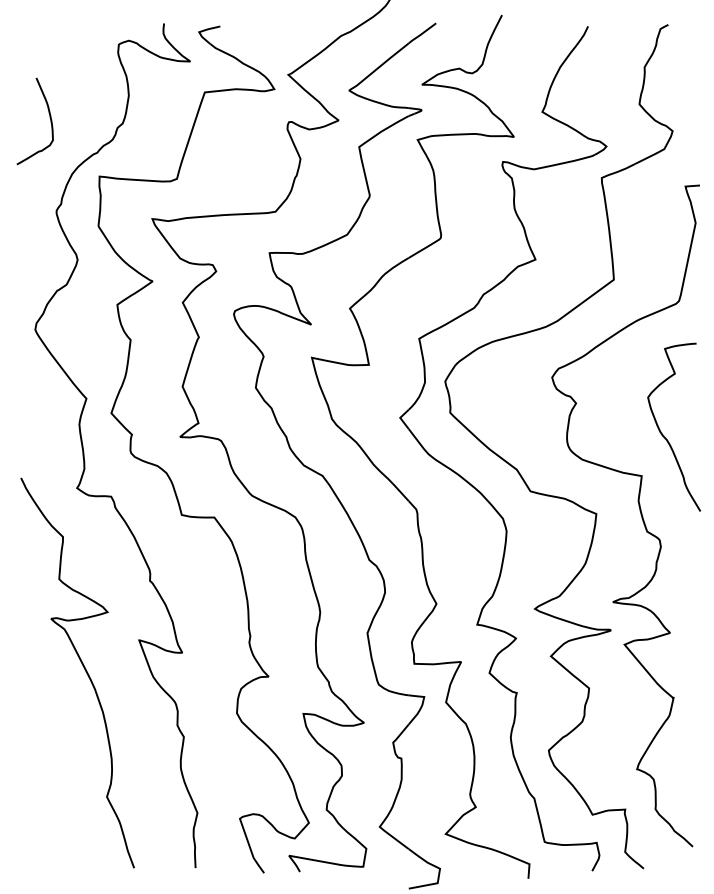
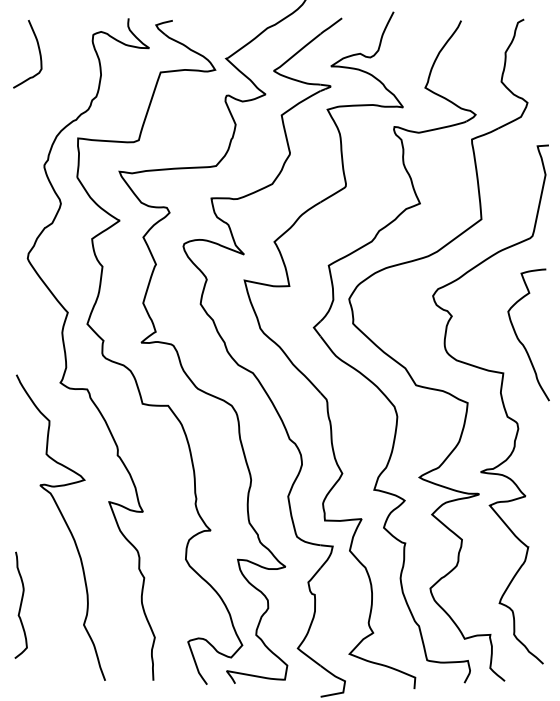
curve: (49, 116) -> (38, 50), moved
curve: (26, 770) -> (20, 604), added

